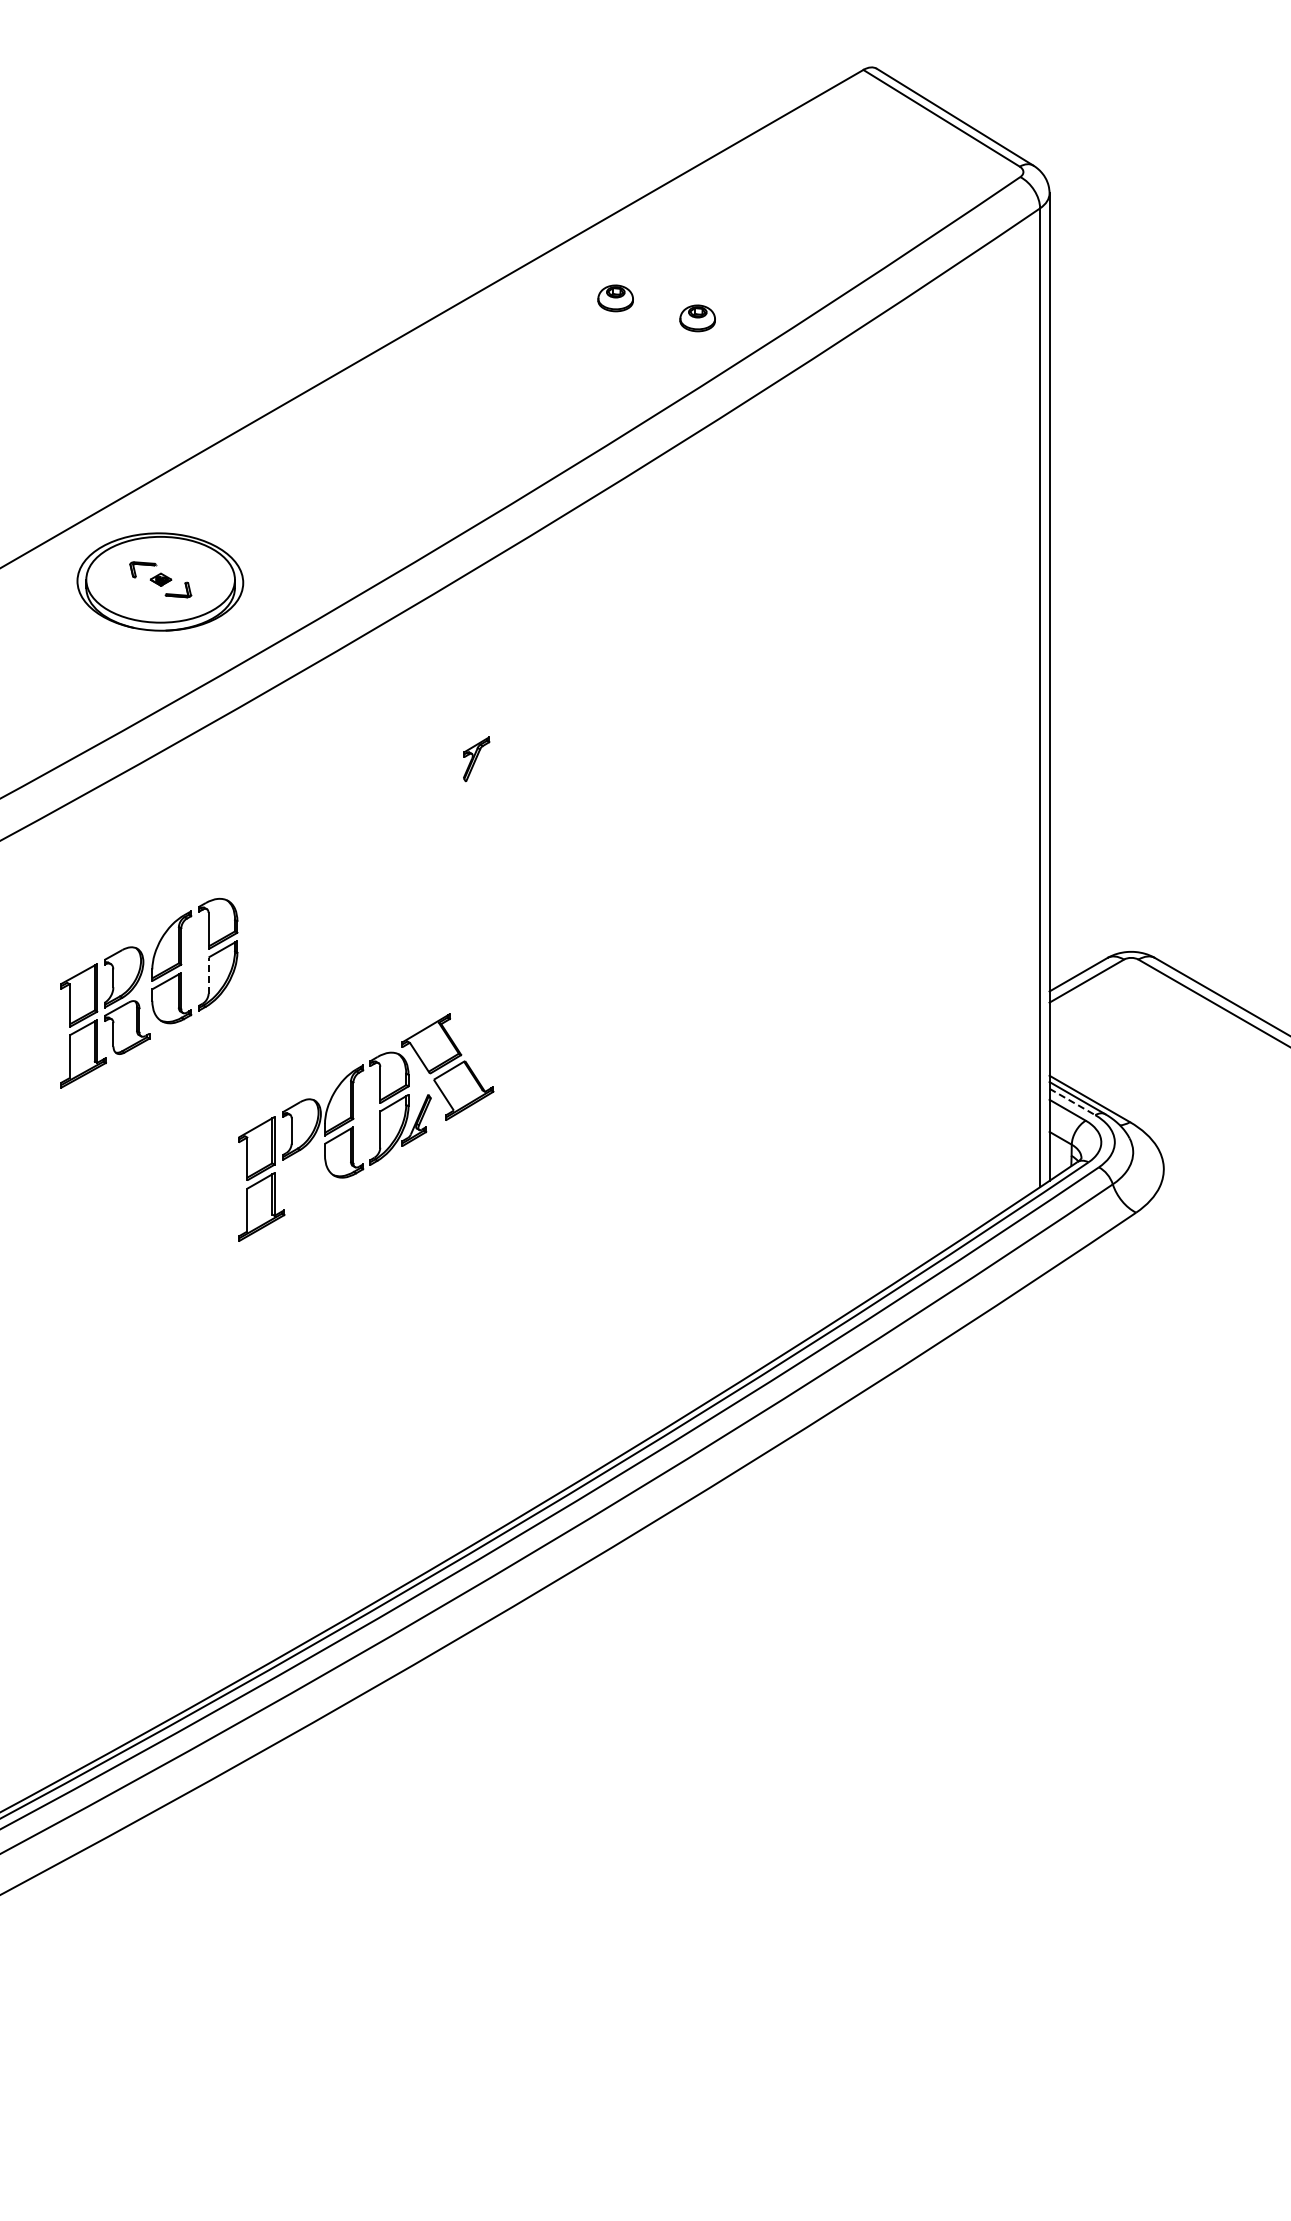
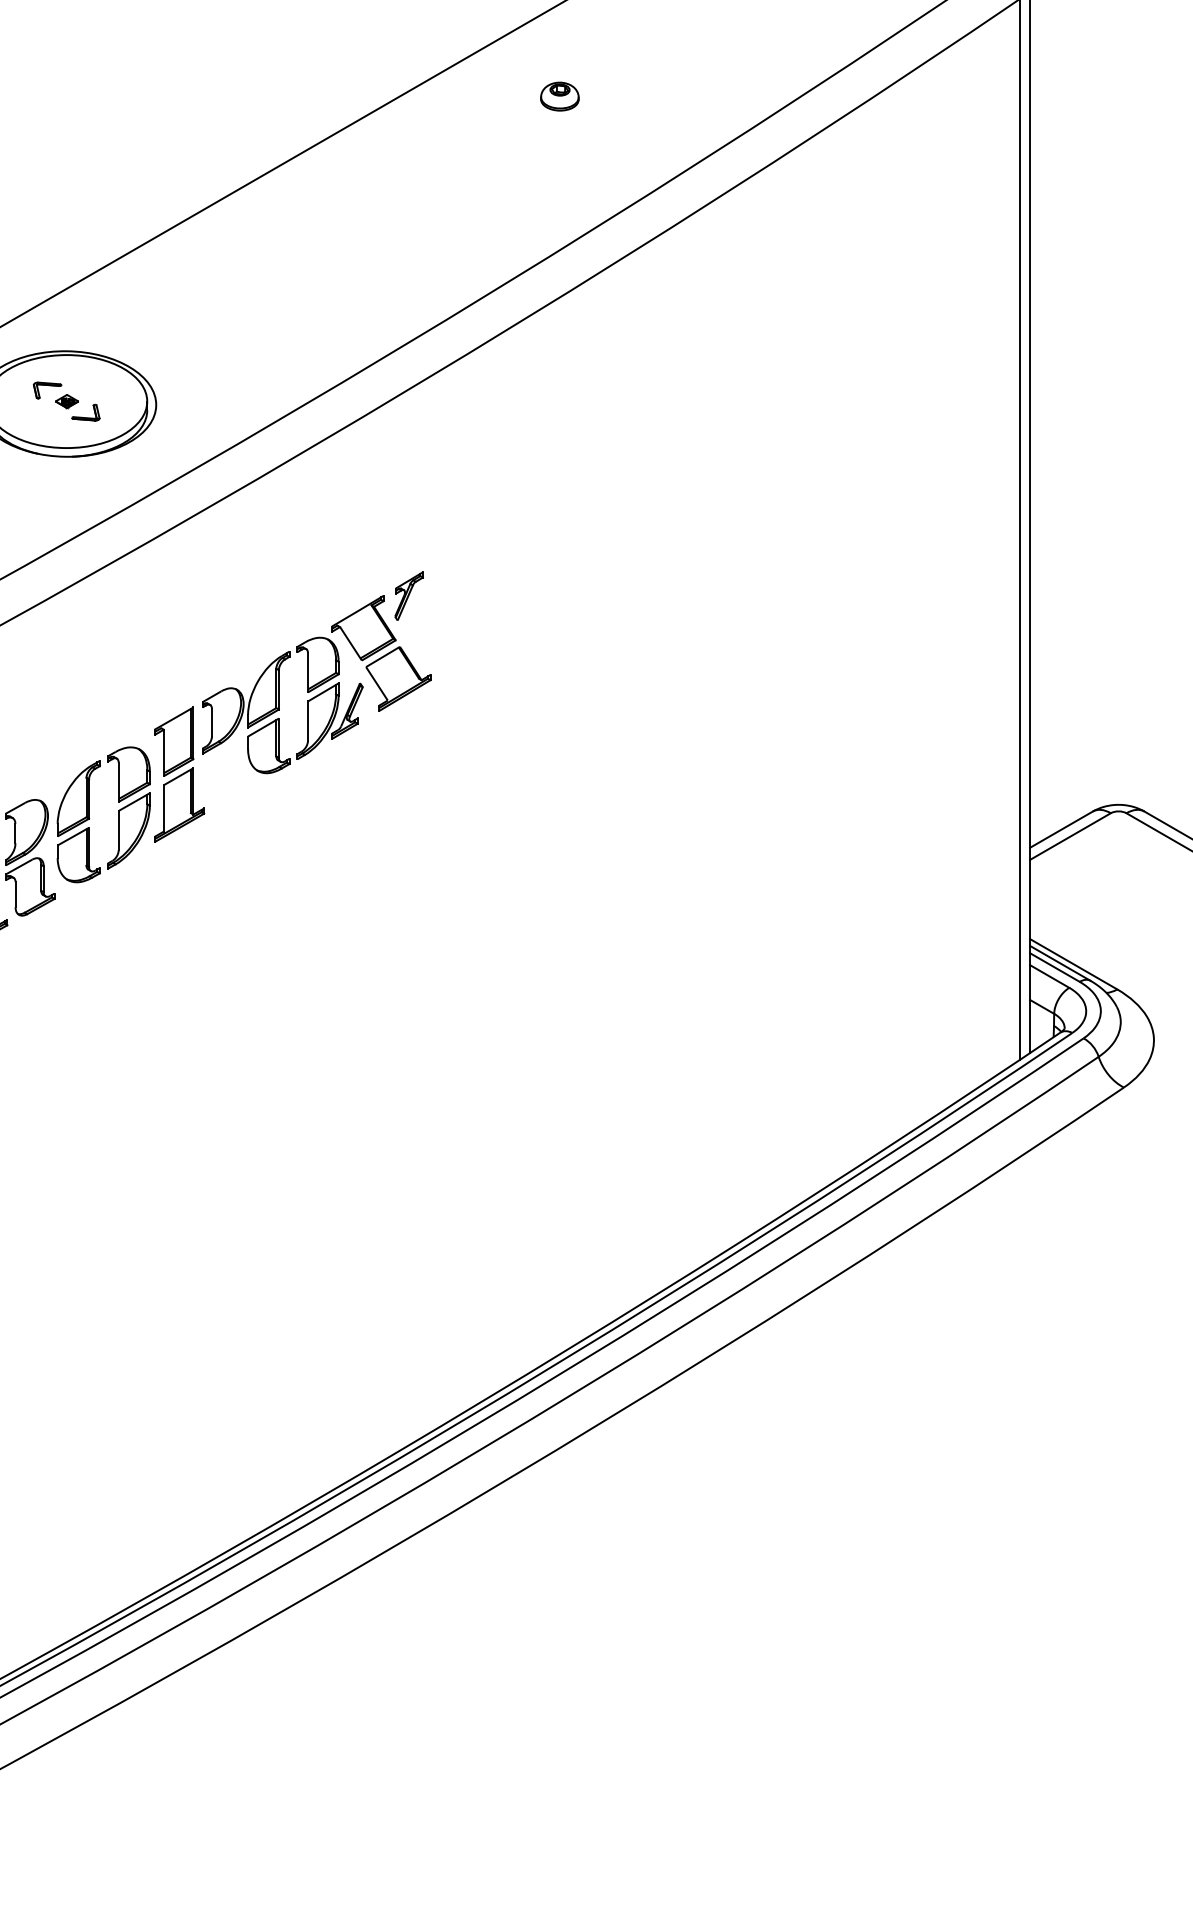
part: (697, 318) -> (648, 118), removed
line: (208, 975) -> (118, 830), dashed -> solid
line: (1072, 1102) -> (1054, 968), dashed -> solid
part: (353, 1127) -> (278, 718), moved

